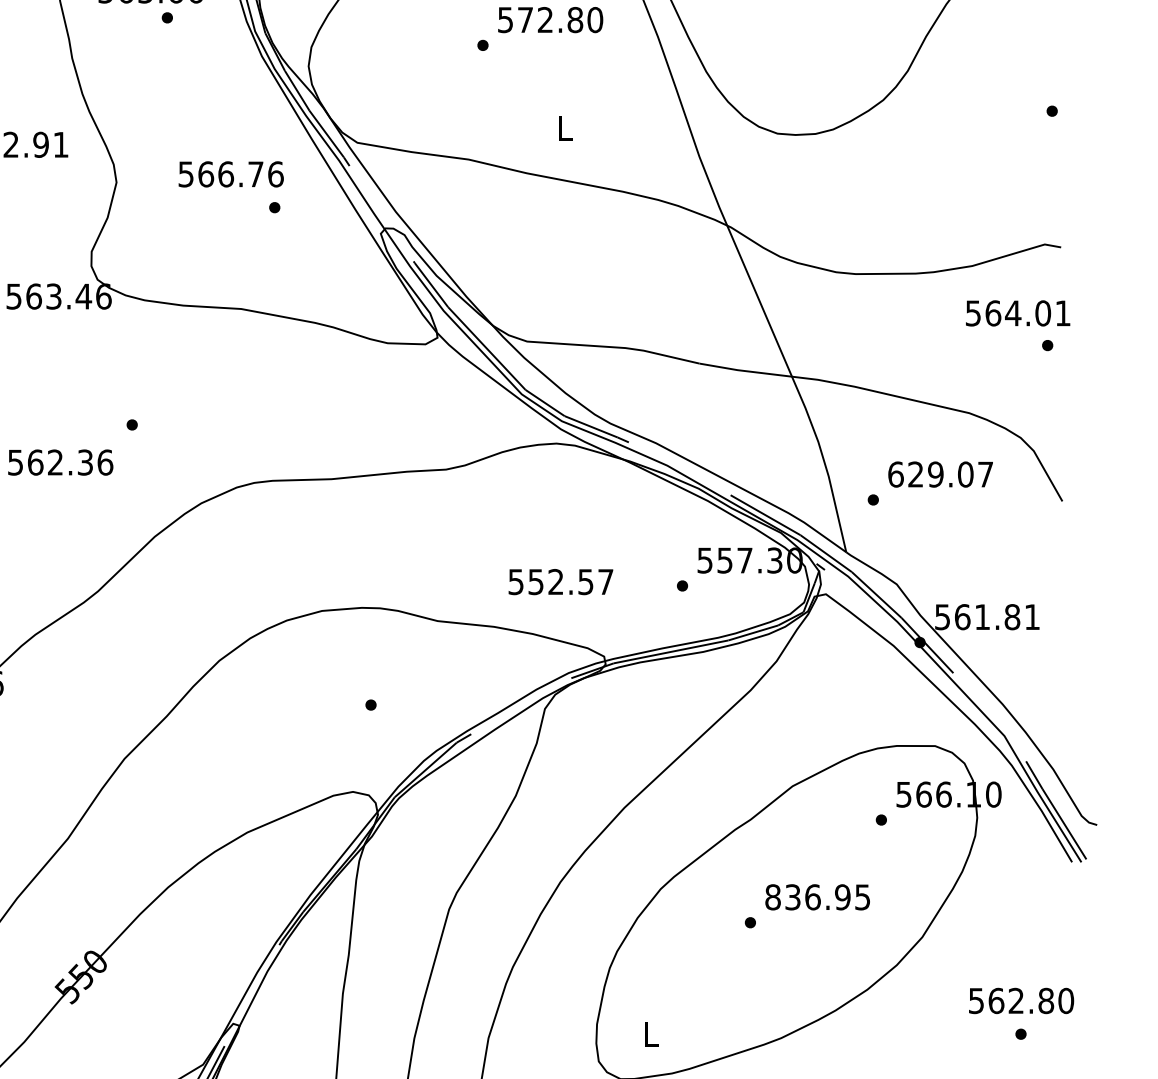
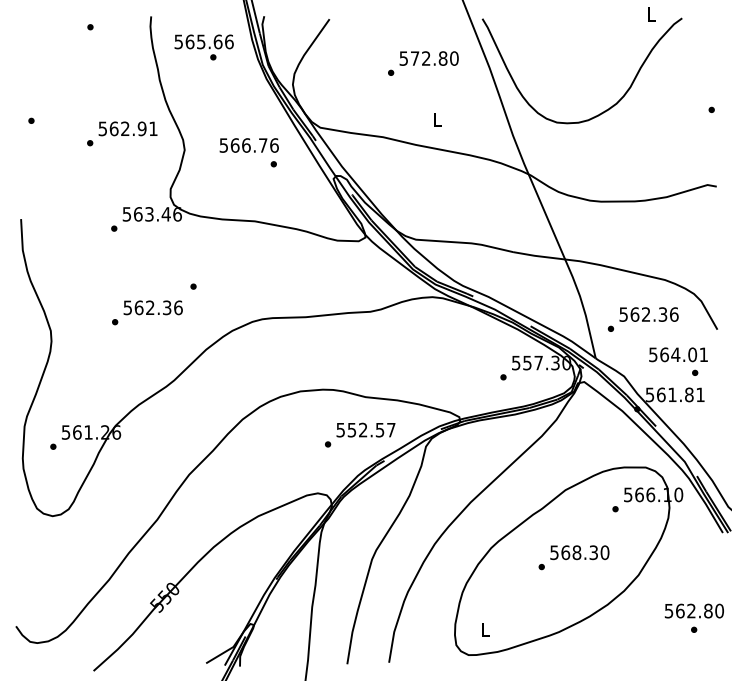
text: (1018, 325) -> (678, 361), moved
text: (939, 474) -> (648, 314), 629.07 -> 562.36
text: (560, 580) -> (365, 429), moved
text: (817, 896) -> (579, 552), 836.95 -> 568.30

